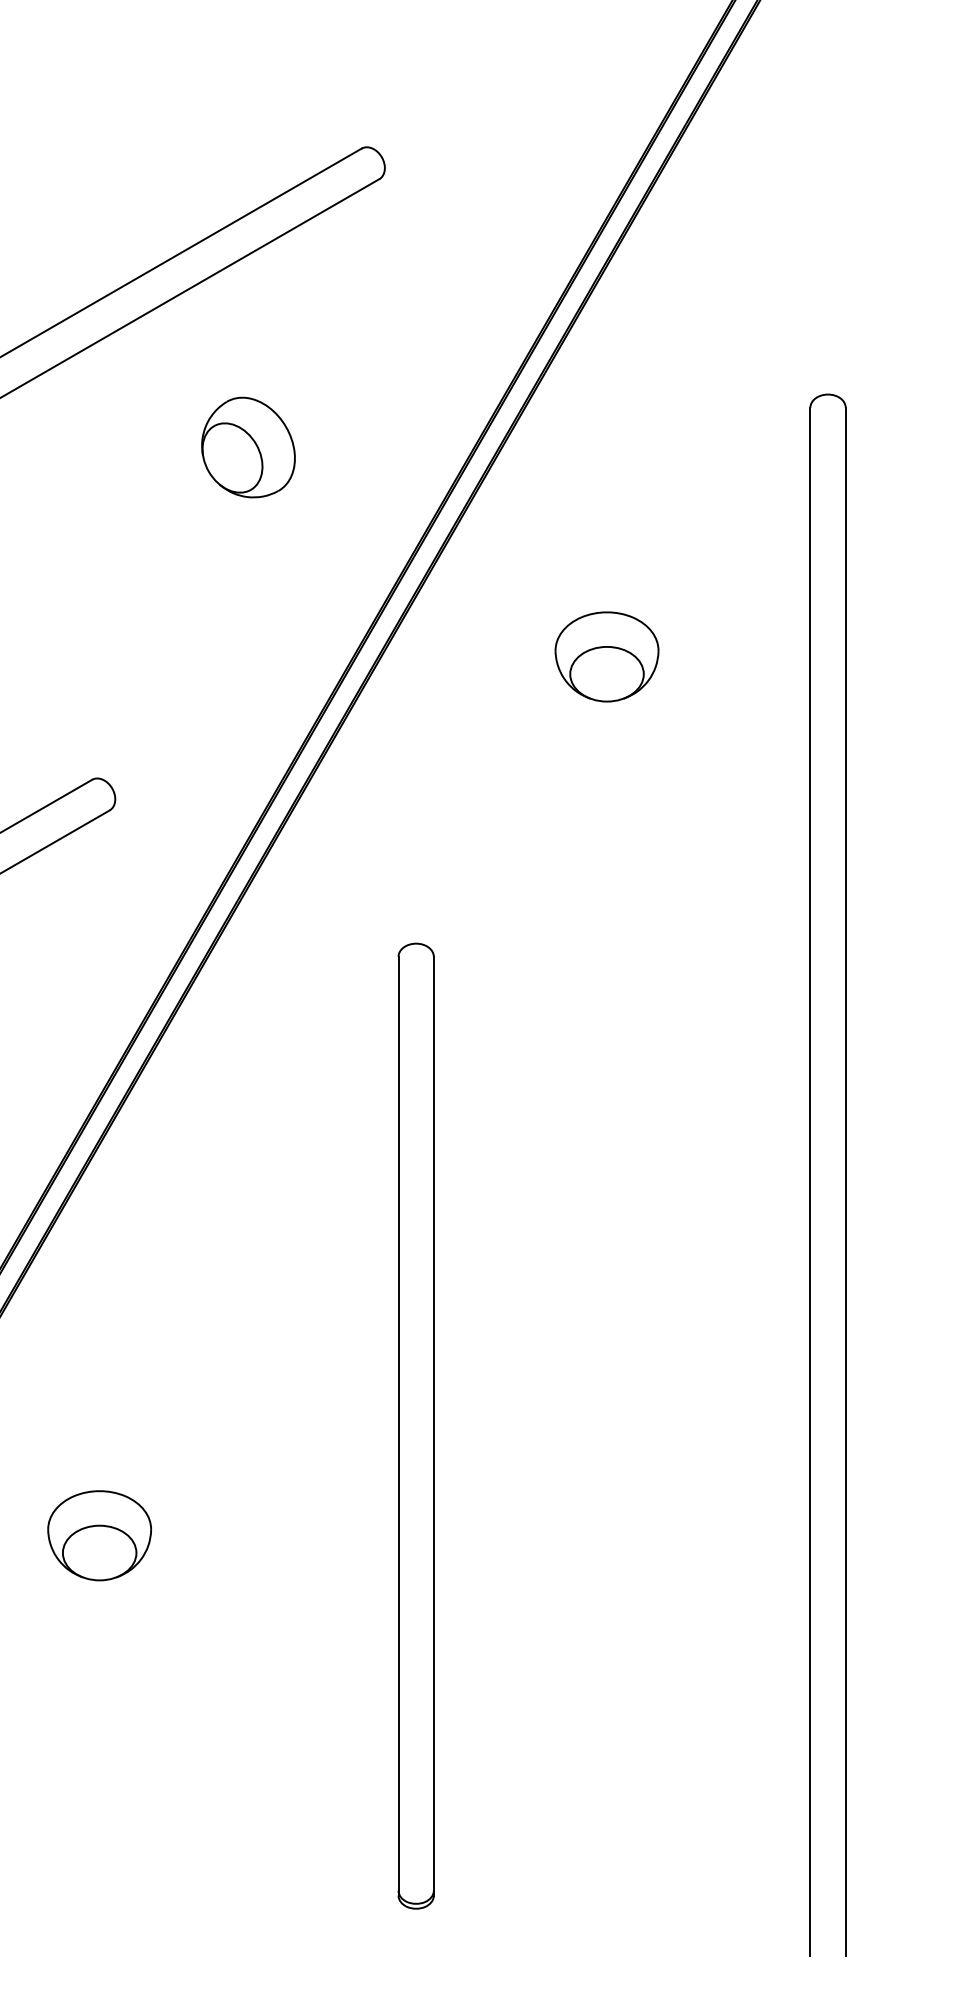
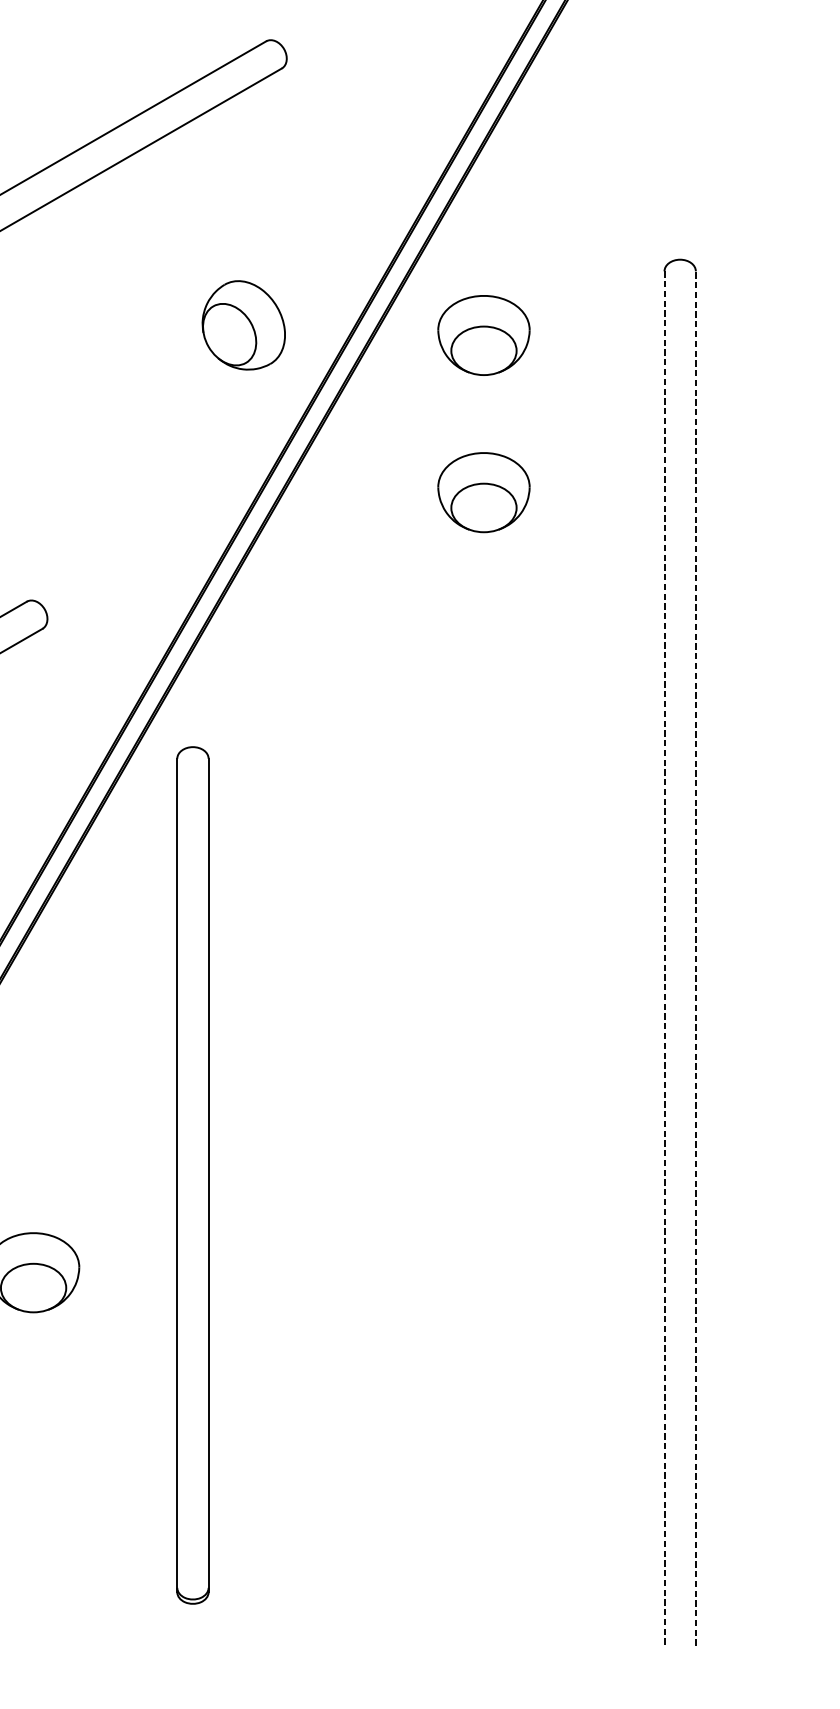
part: (248, 447) -> (243, 325), moved
part: (606, 479) -> (483, 335), added
line: (845, 1181) -> (695, 958), solid -> dashed
line: (810, 1182) -> (664, 959), solid -> dashed
part: (415, 1425) -> (192, 1174), moved

